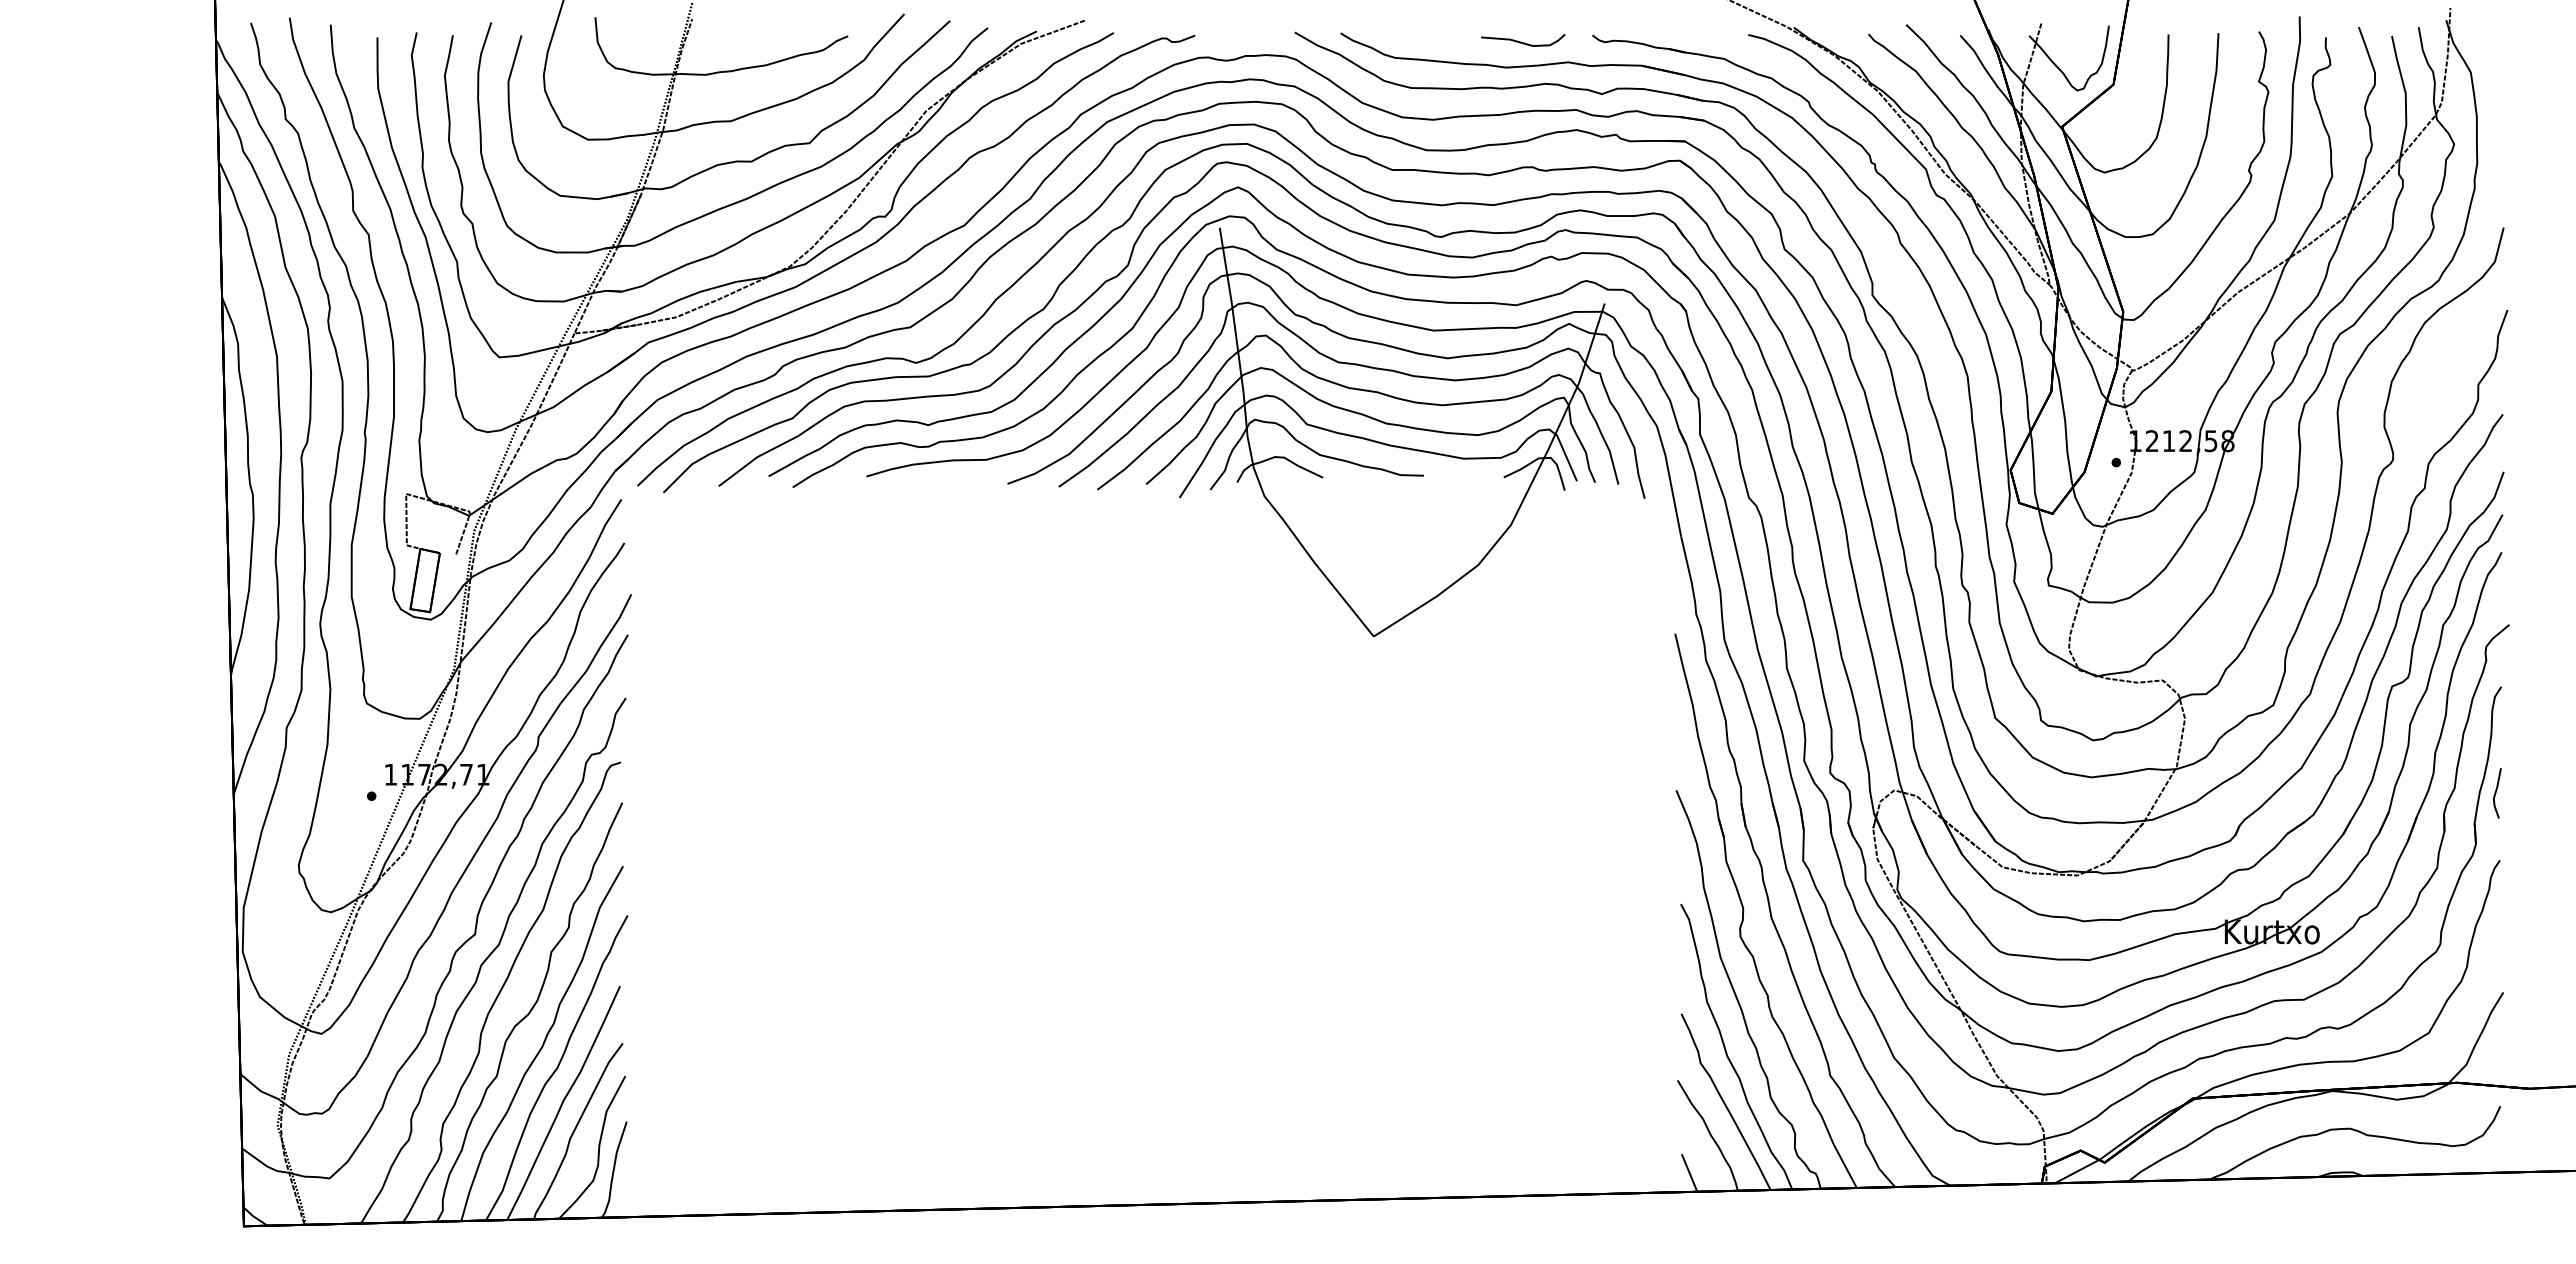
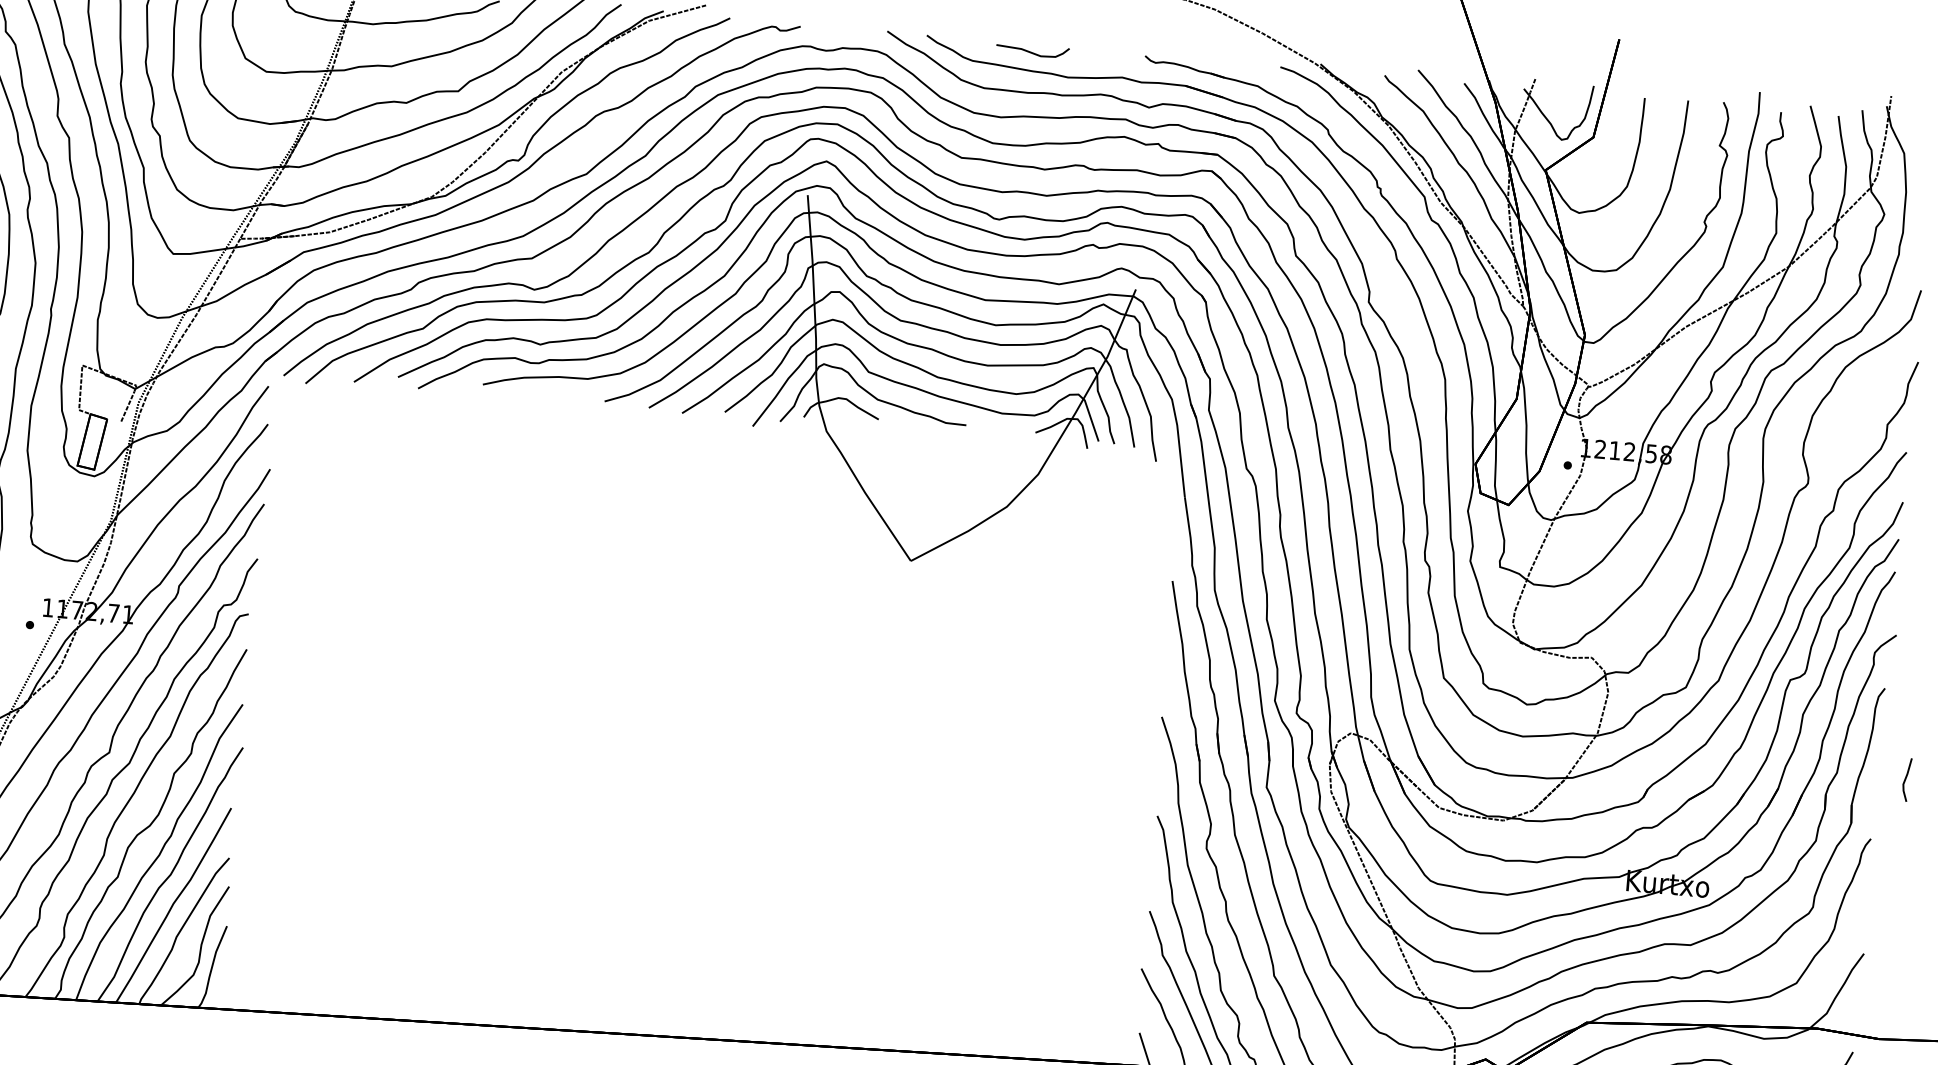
curve: (1523, 42) -> (1032, 52), moved
line: (2496, 793) -> (1906, 779), moved

